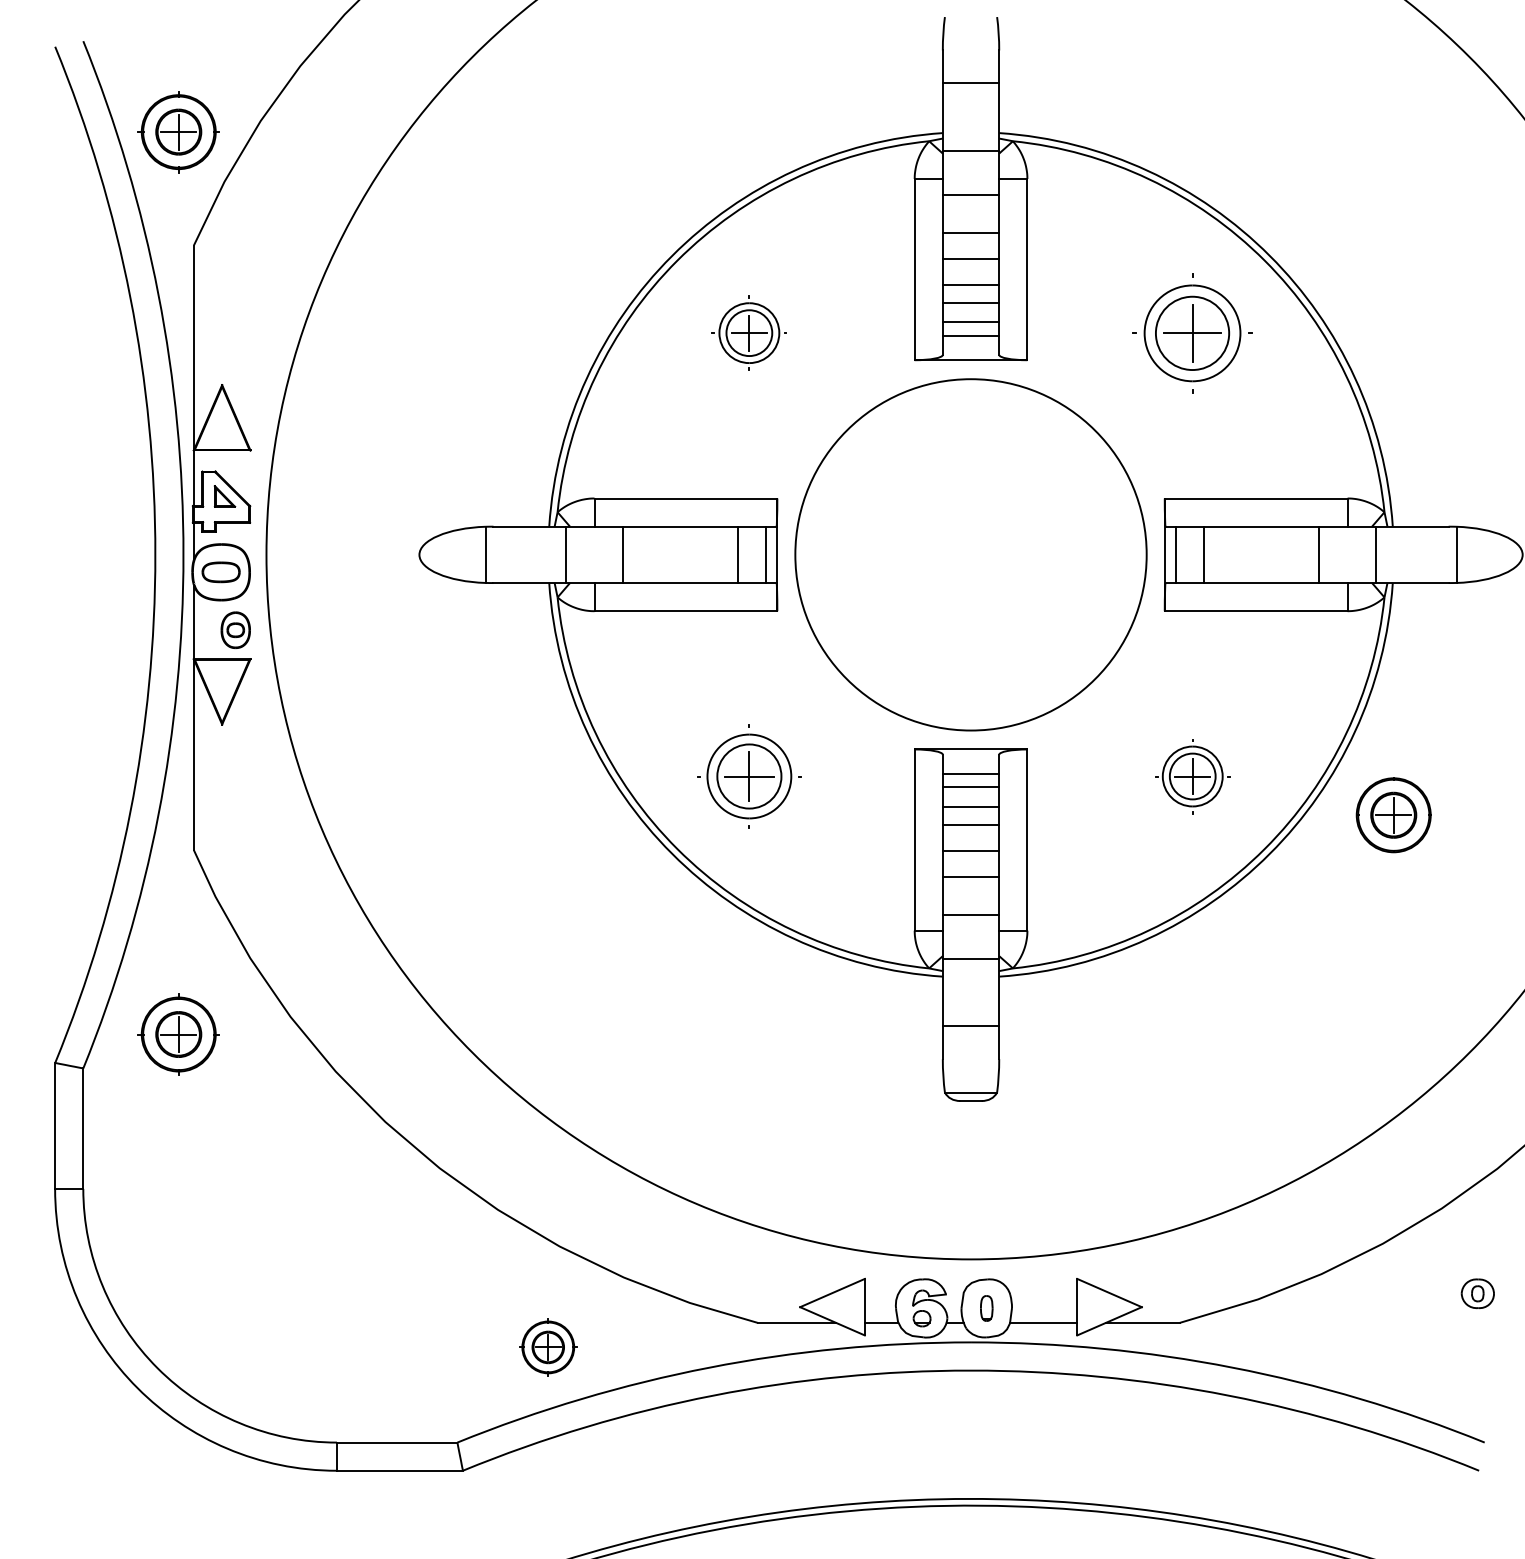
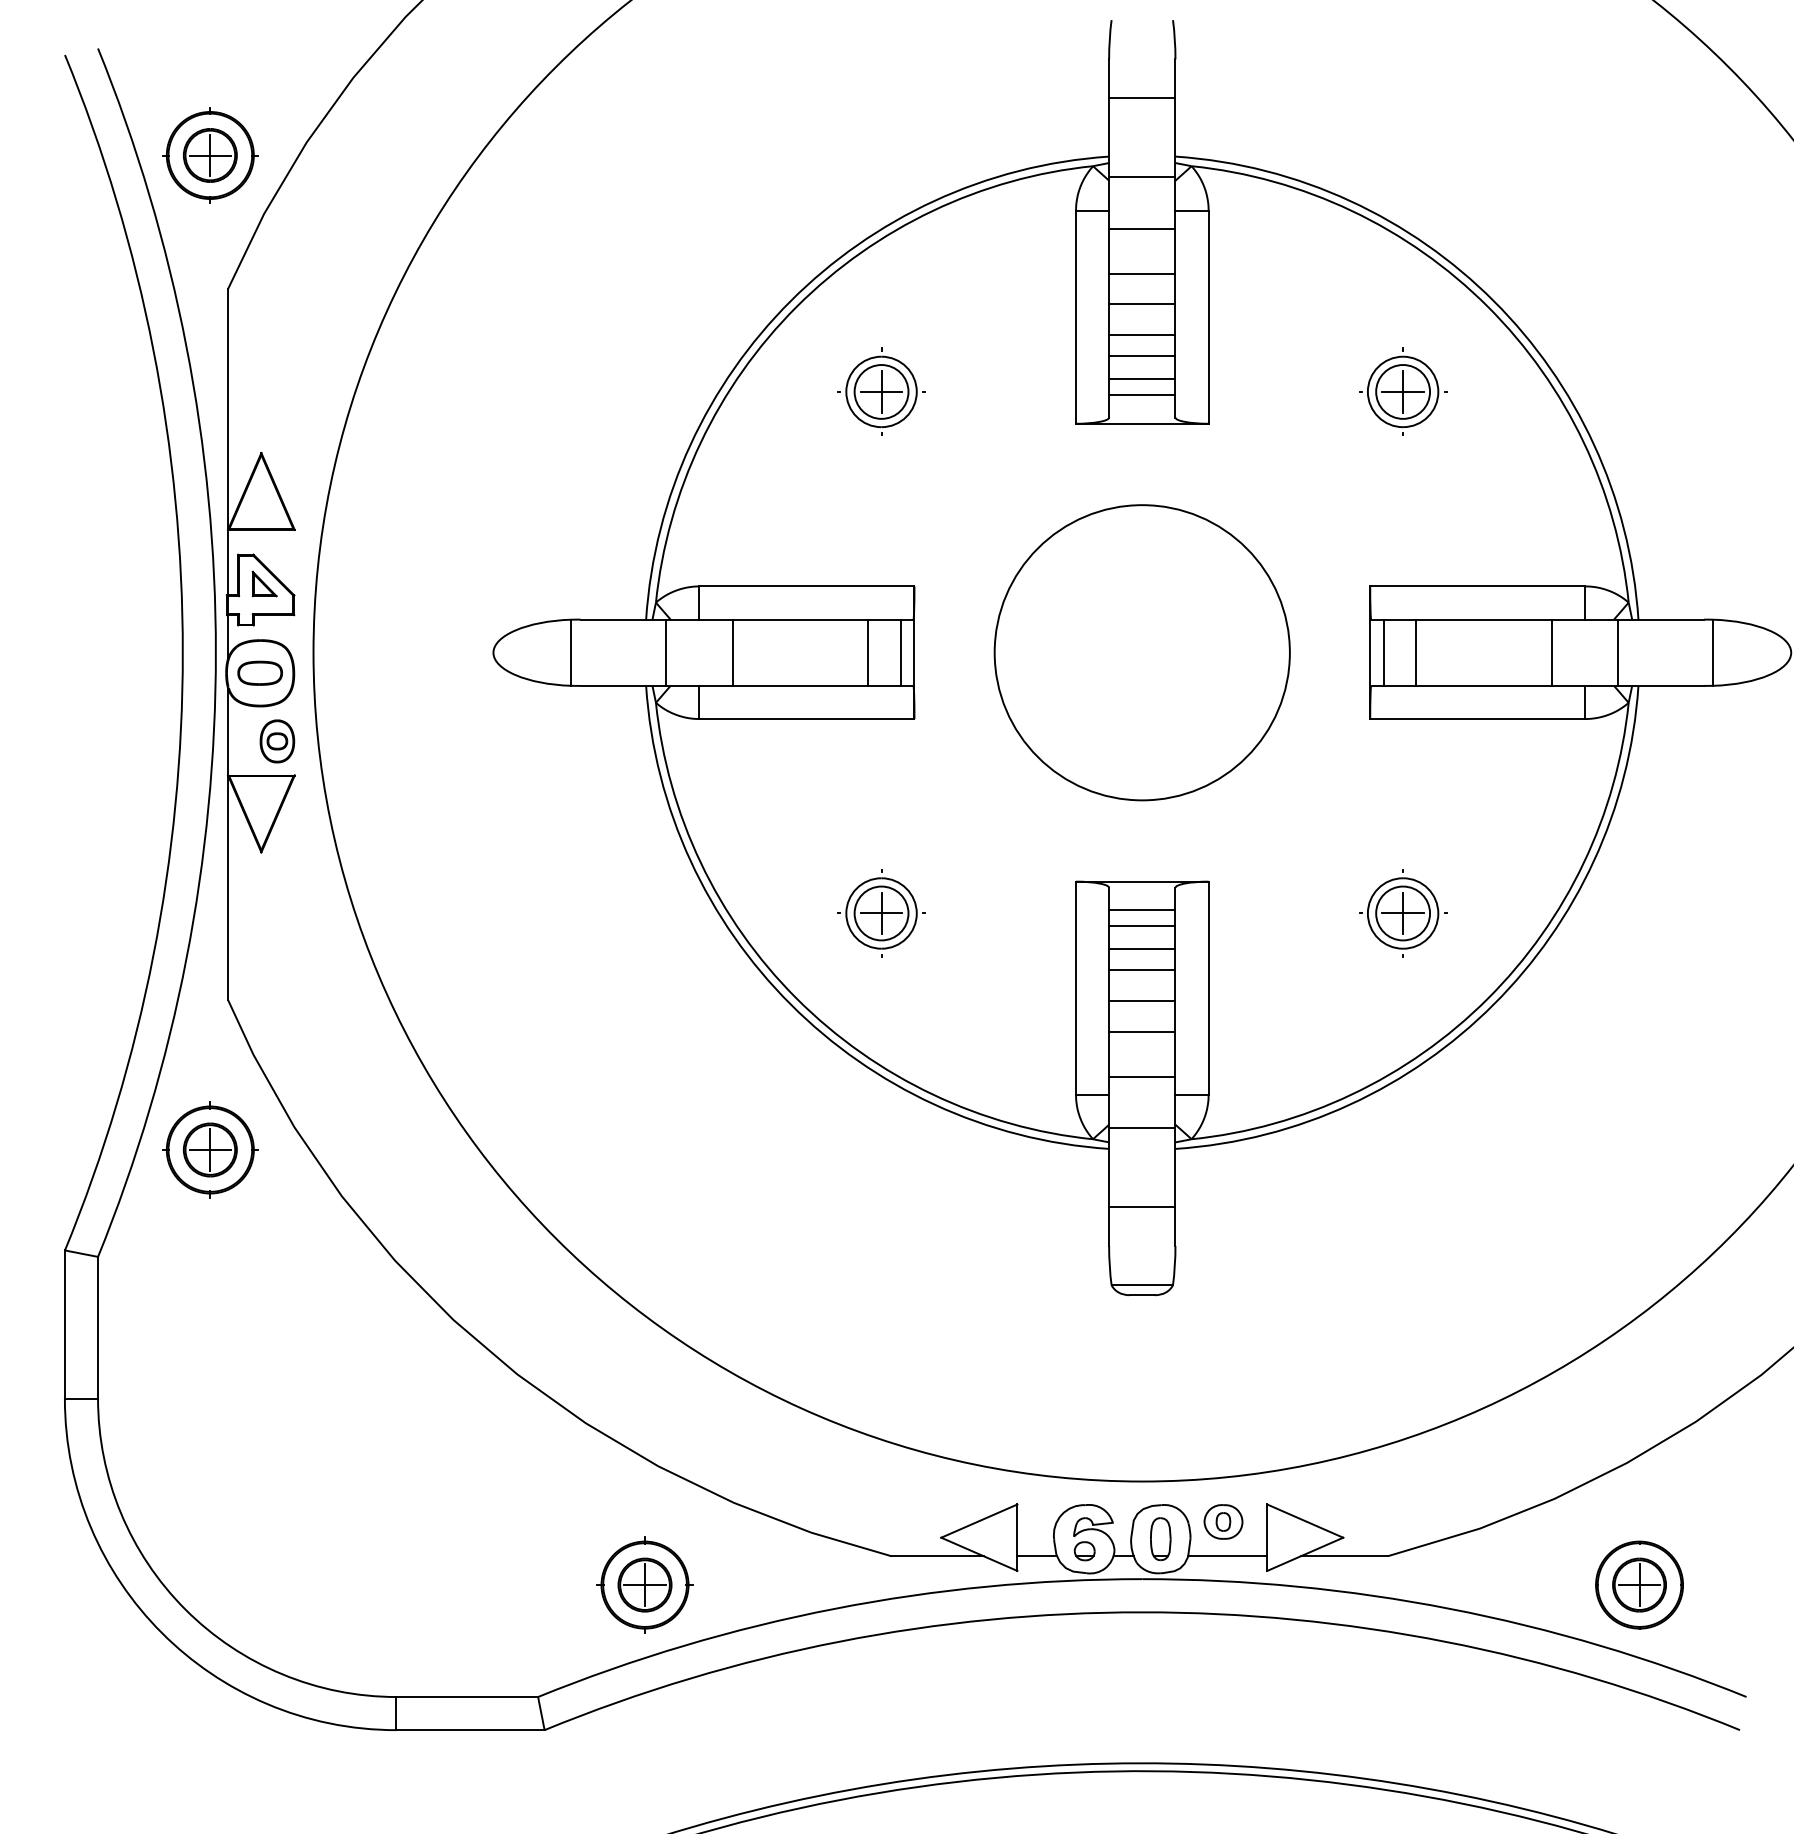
part: (1193, 332) -> (1403, 391), size x0.62
circle: (970, 554) -> (1141, 652), size x0.71
part: (749, 776) -> (881, 913), size x0.71
part: (1393, 814) -> (1639, 1584), moved
part: (178, 1034) -> (210, 1149), moved
part: (1477, 1293) -> (1223, 1521), moved
part: (986, 1308) -> (1160, 1539), size x1.43
part: (547, 1346) -> (644, 1584), size x1.43

